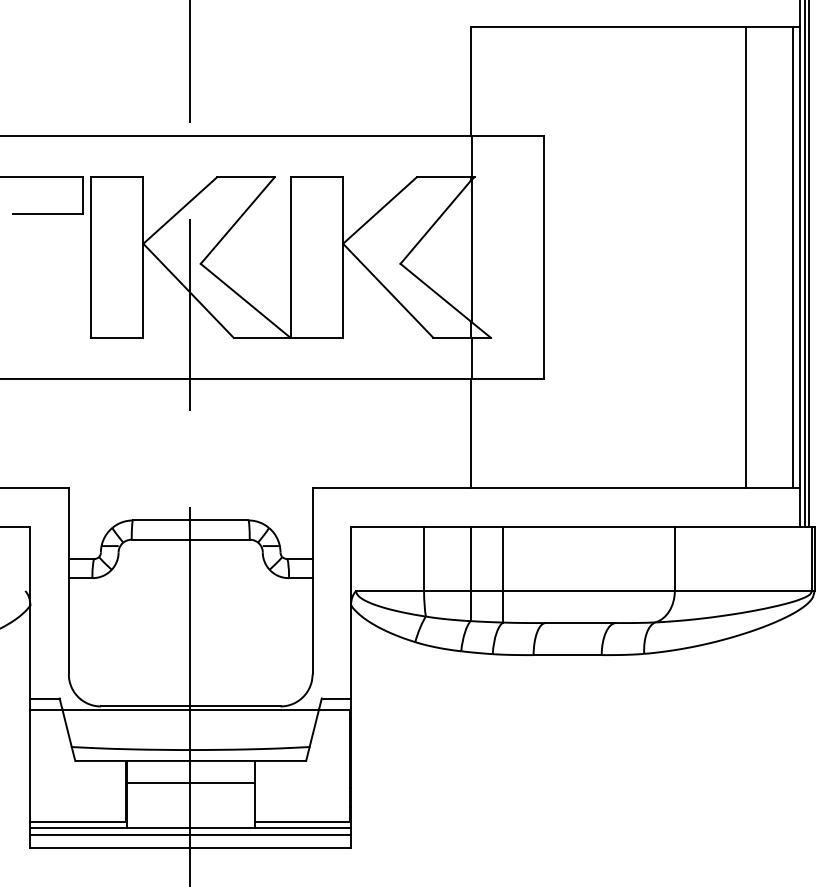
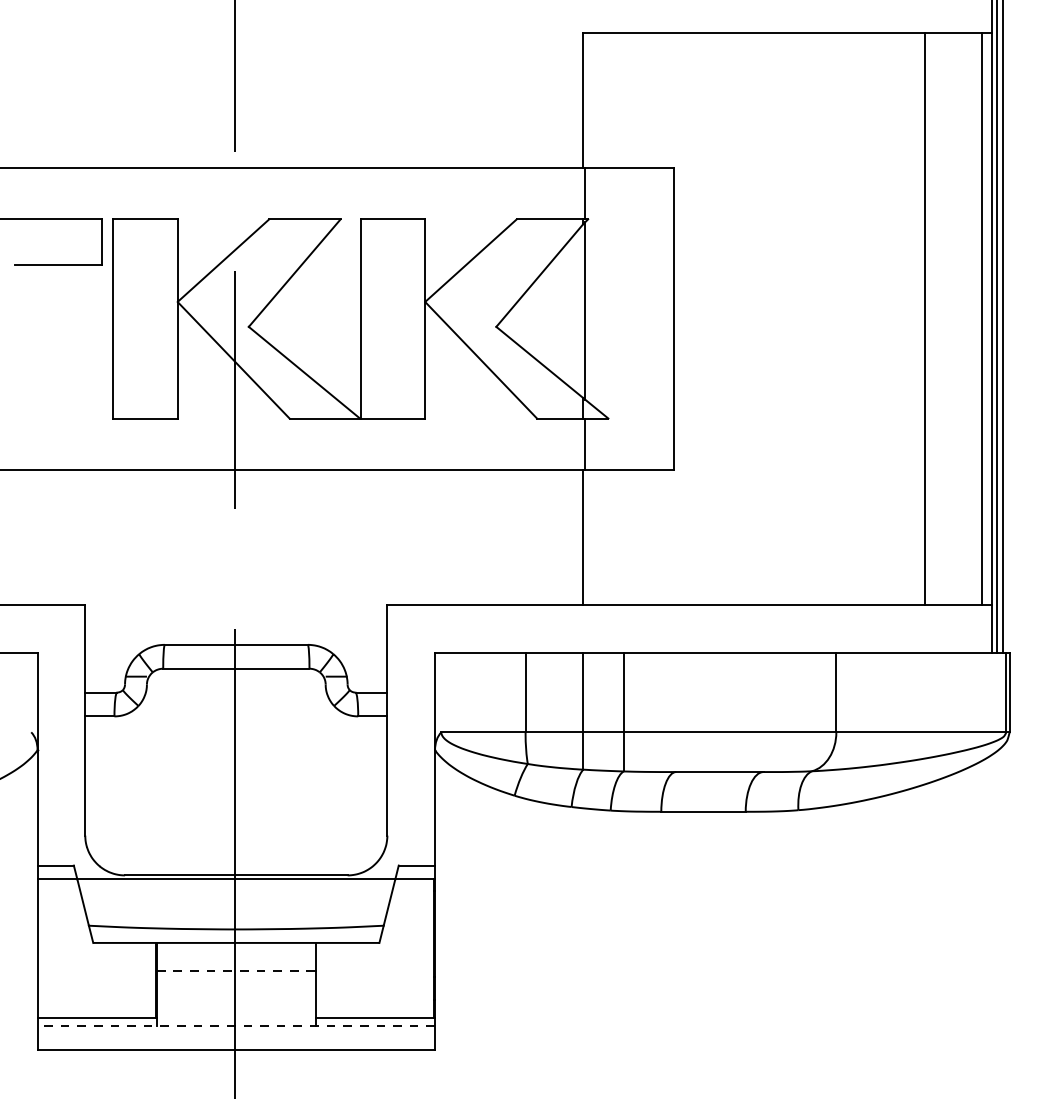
line: (191, 783) -> (237, 970), solid -> dashed
line: (190, 828) -> (236, 1026), solid -> dashed
line: (190, 834) -> (236, 1034), removed

